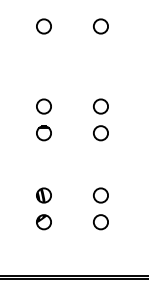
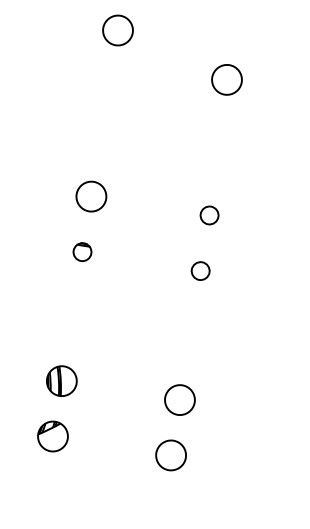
circle: (100, 26) -> (226, 79), moved
circle: (100, 106) -> (208, 215), size x0.6
circle: (43, 133) -> (81, 252), size x0.6
circle: (100, 133) -> (199, 271), size x0.6

